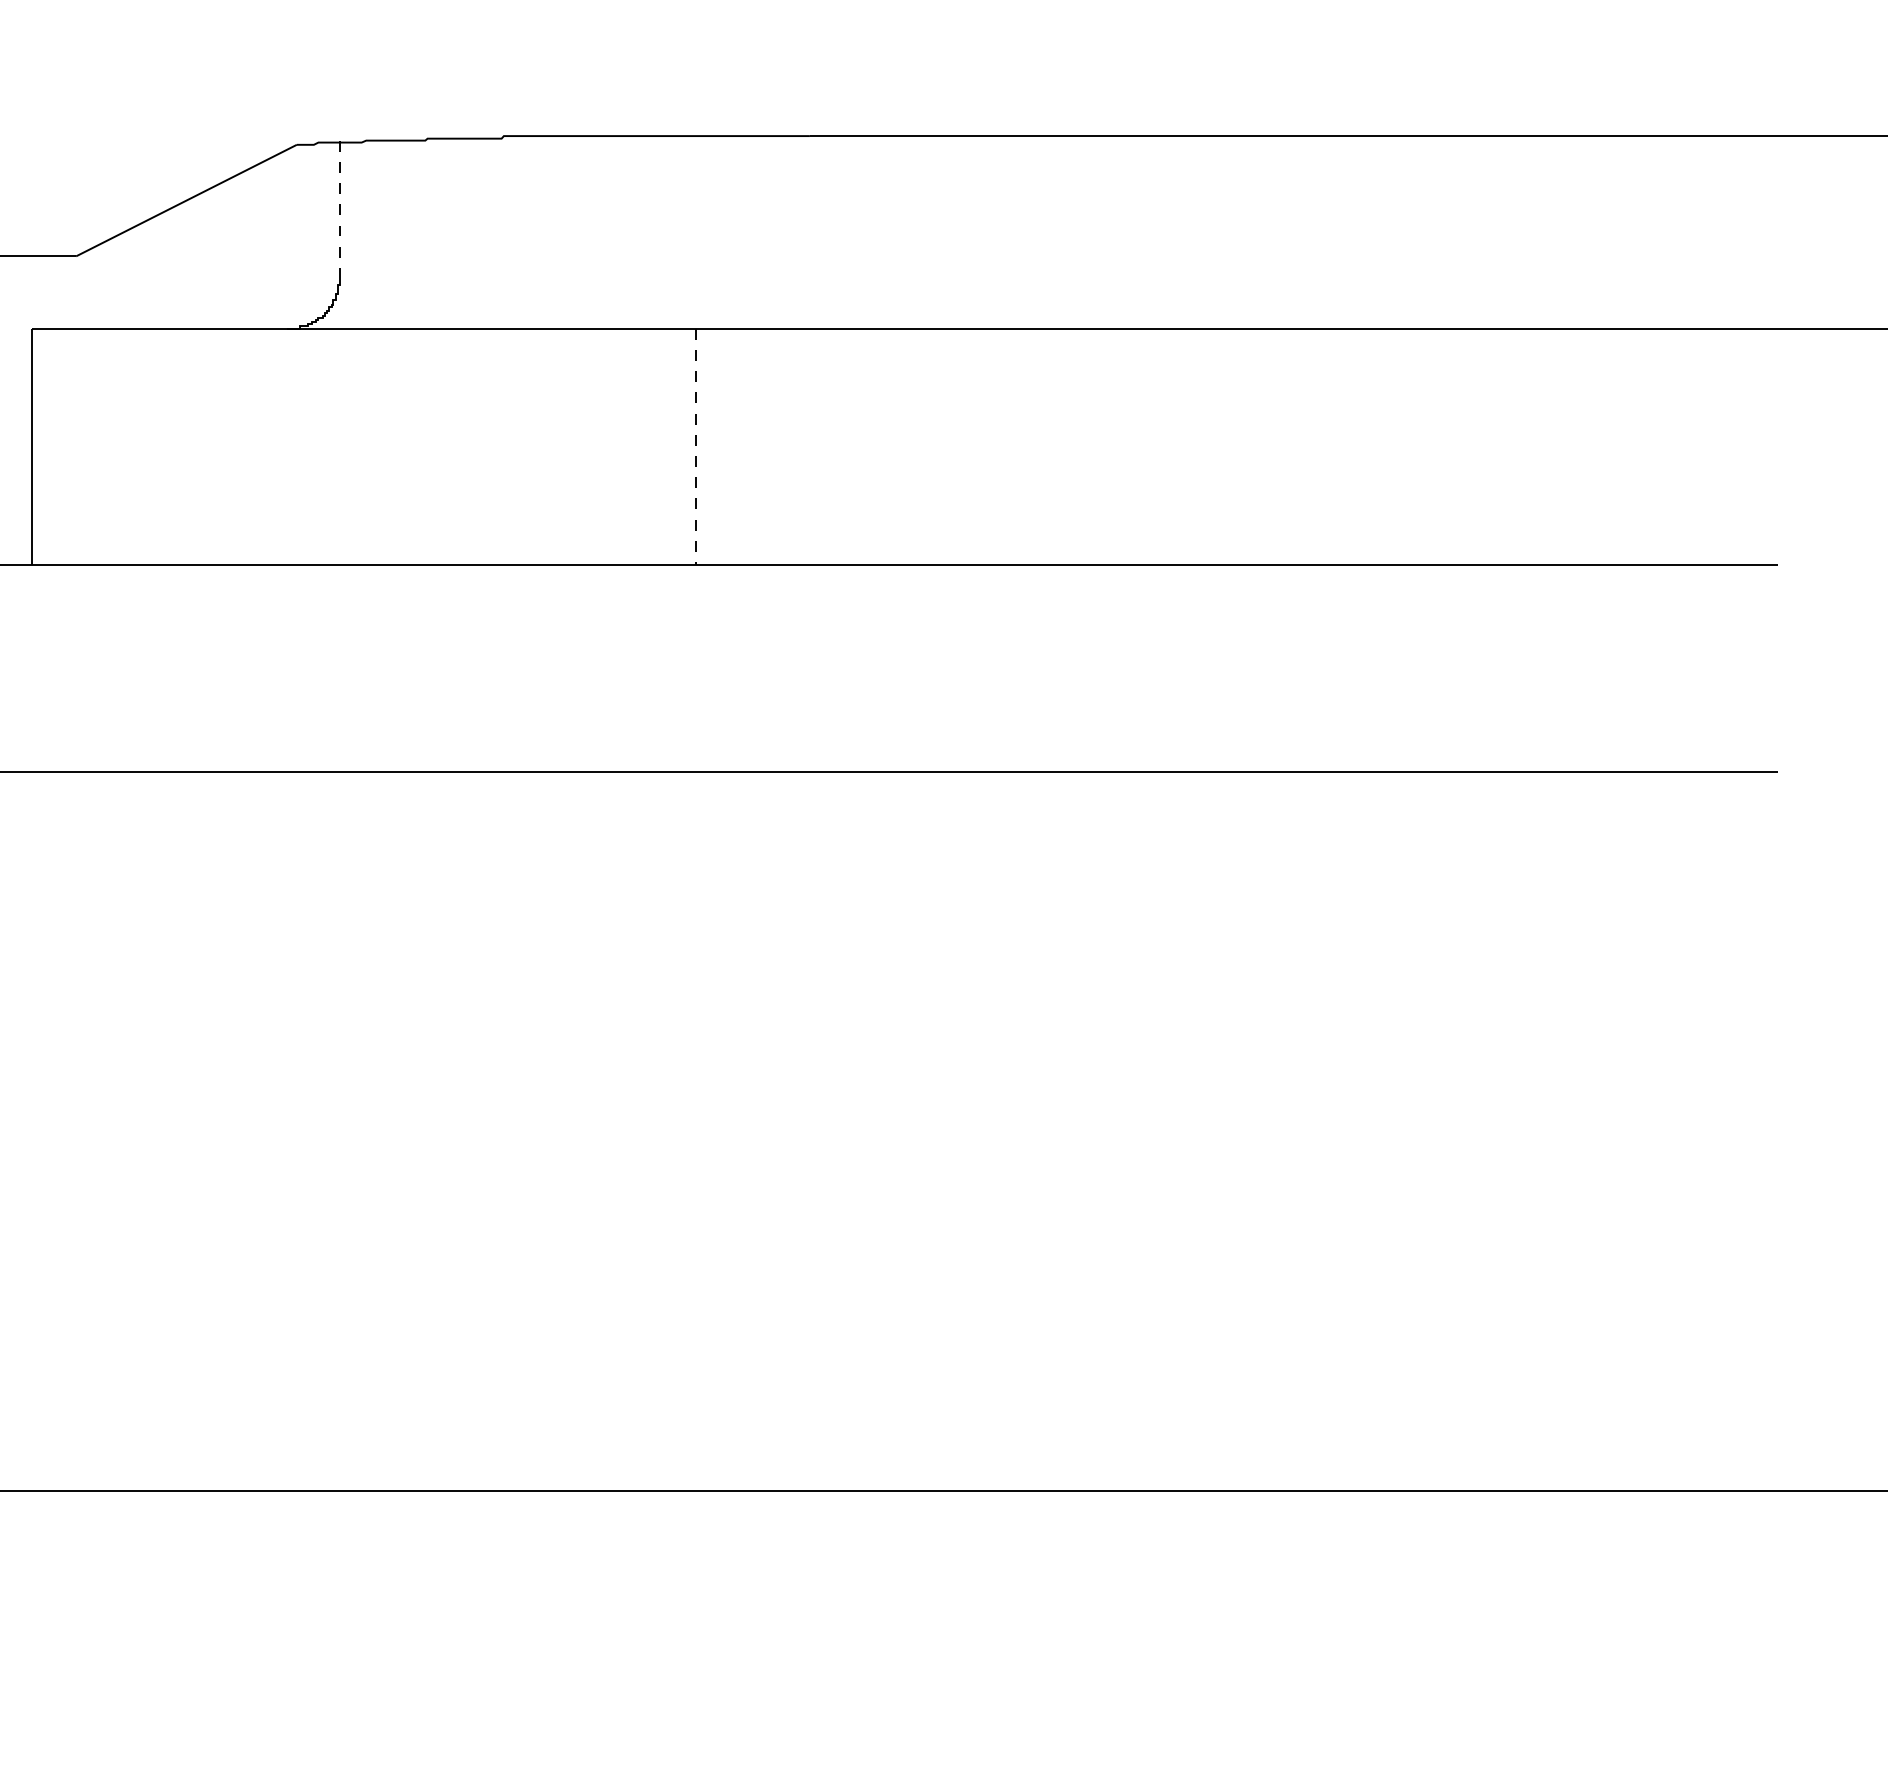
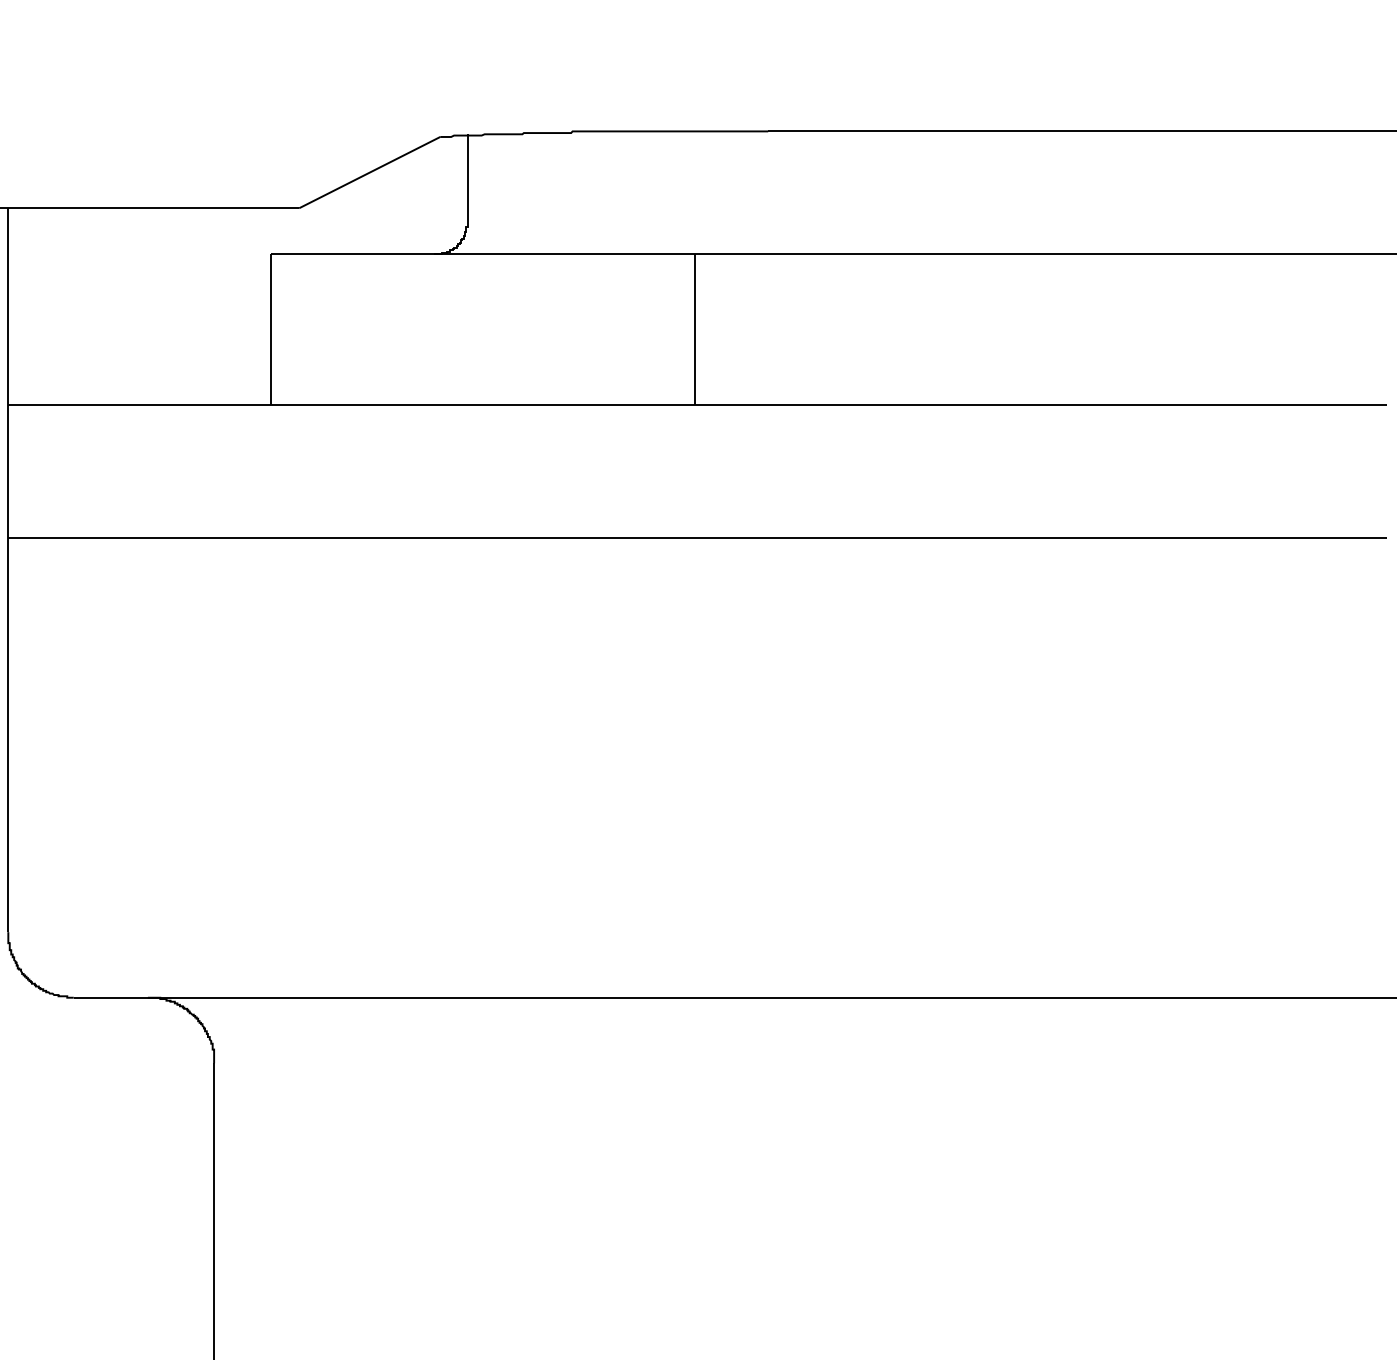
line: (339, 209) -> (467, 178), dashed -> solid
line: (696, 447) -> (695, 330), dashed -> solid

